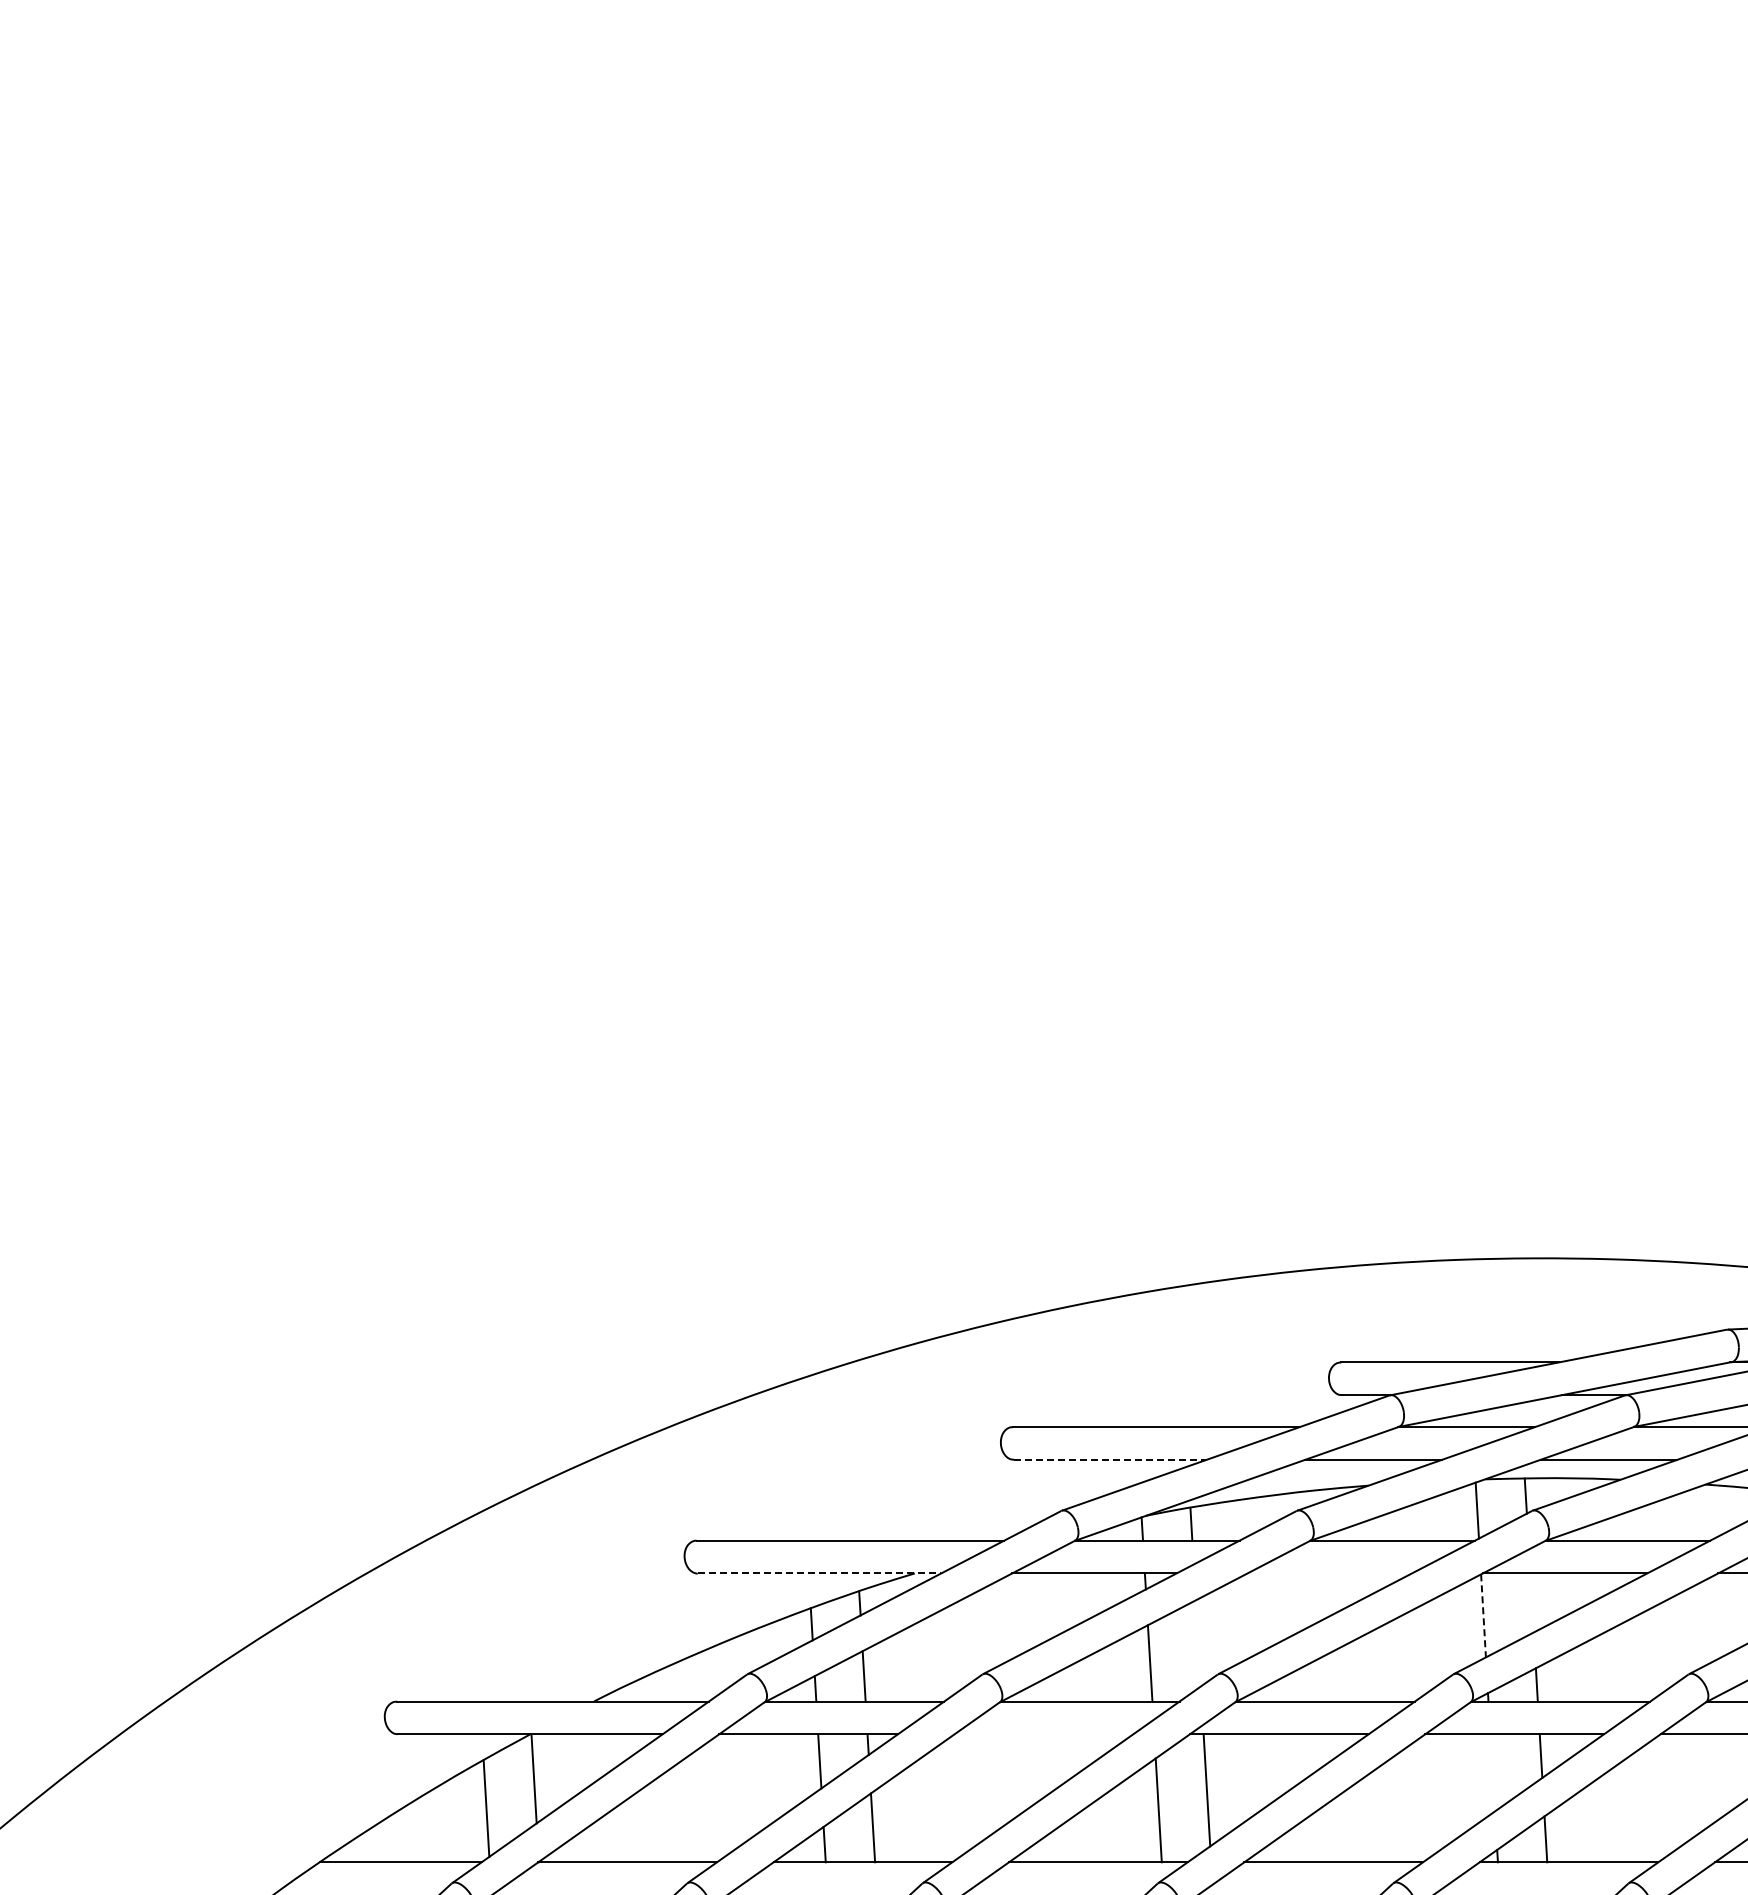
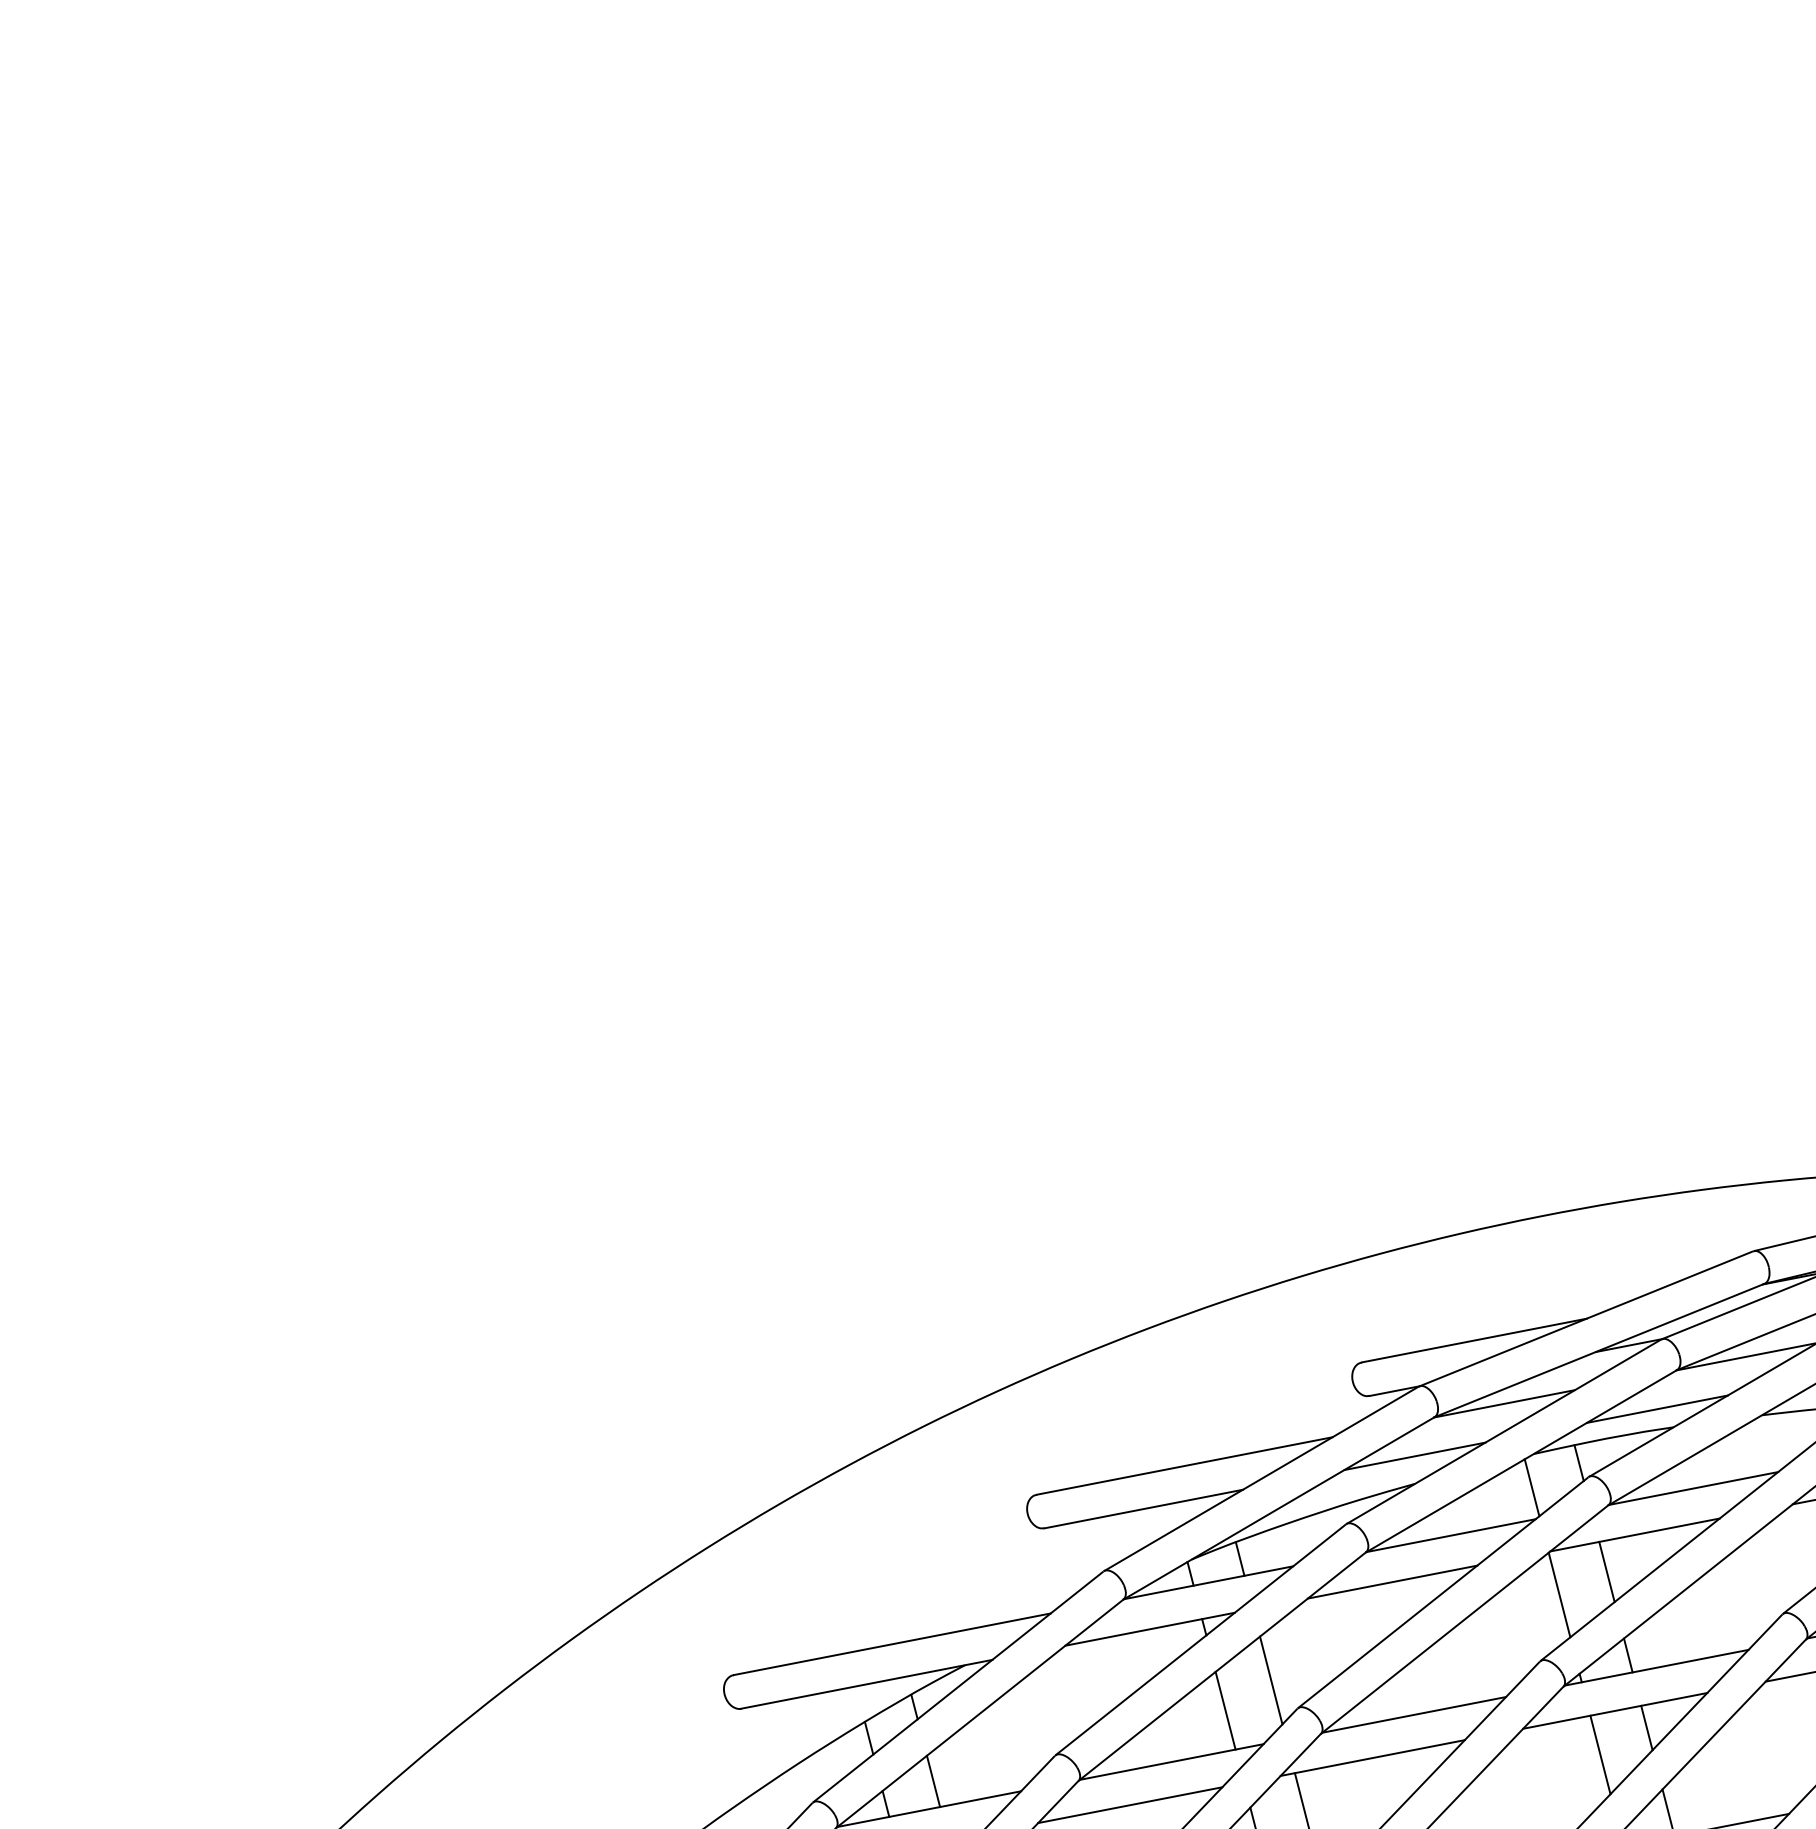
line: (1110, 1459) -> (1143, 1508), dashed -> solid
line: (819, 1573) -> (866, 1684), dashed -> solid
line: (1329, 1573) -> (1392, 1582), added
line: (1531, 1602) -> (1606, 1571), added
line: (1483, 1615) -> (1559, 1594), dashed -> solid
line: (1197, 1643) -> (1270, 1680), added
line: (1043, 1734) -> (1129, 1805), added
line: (1492, 1772) -> (1600, 1754), added

